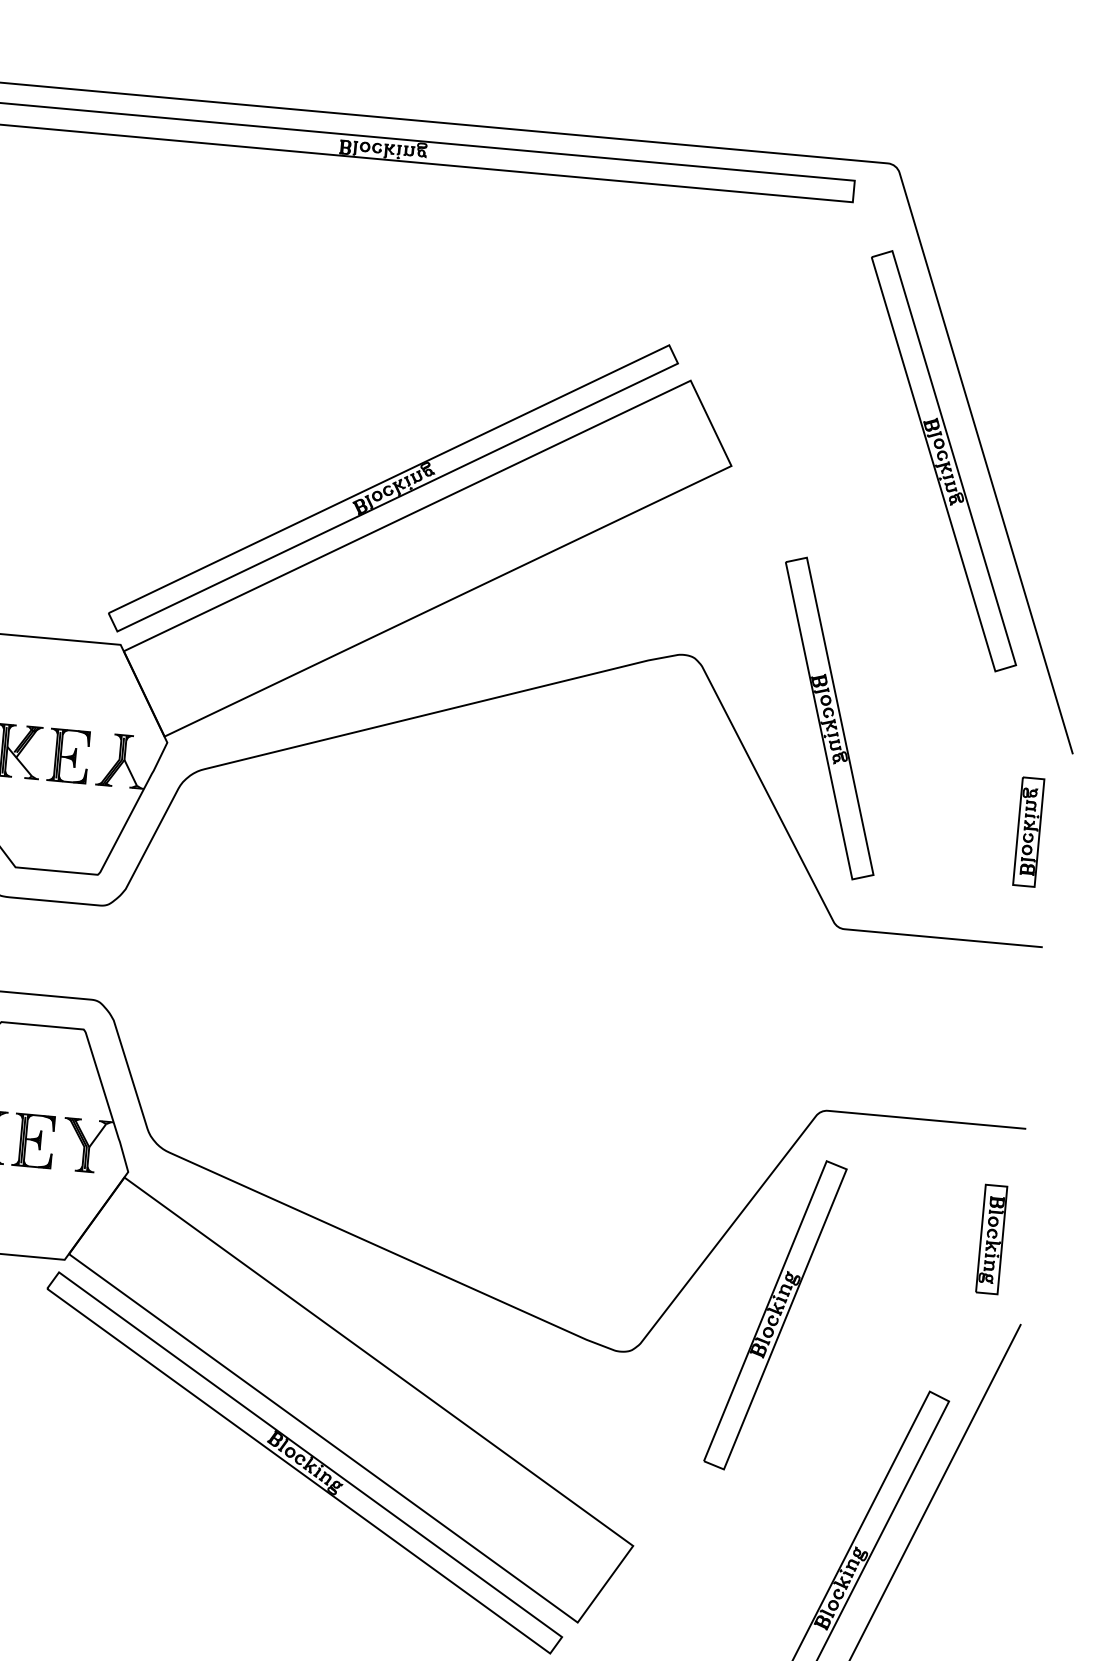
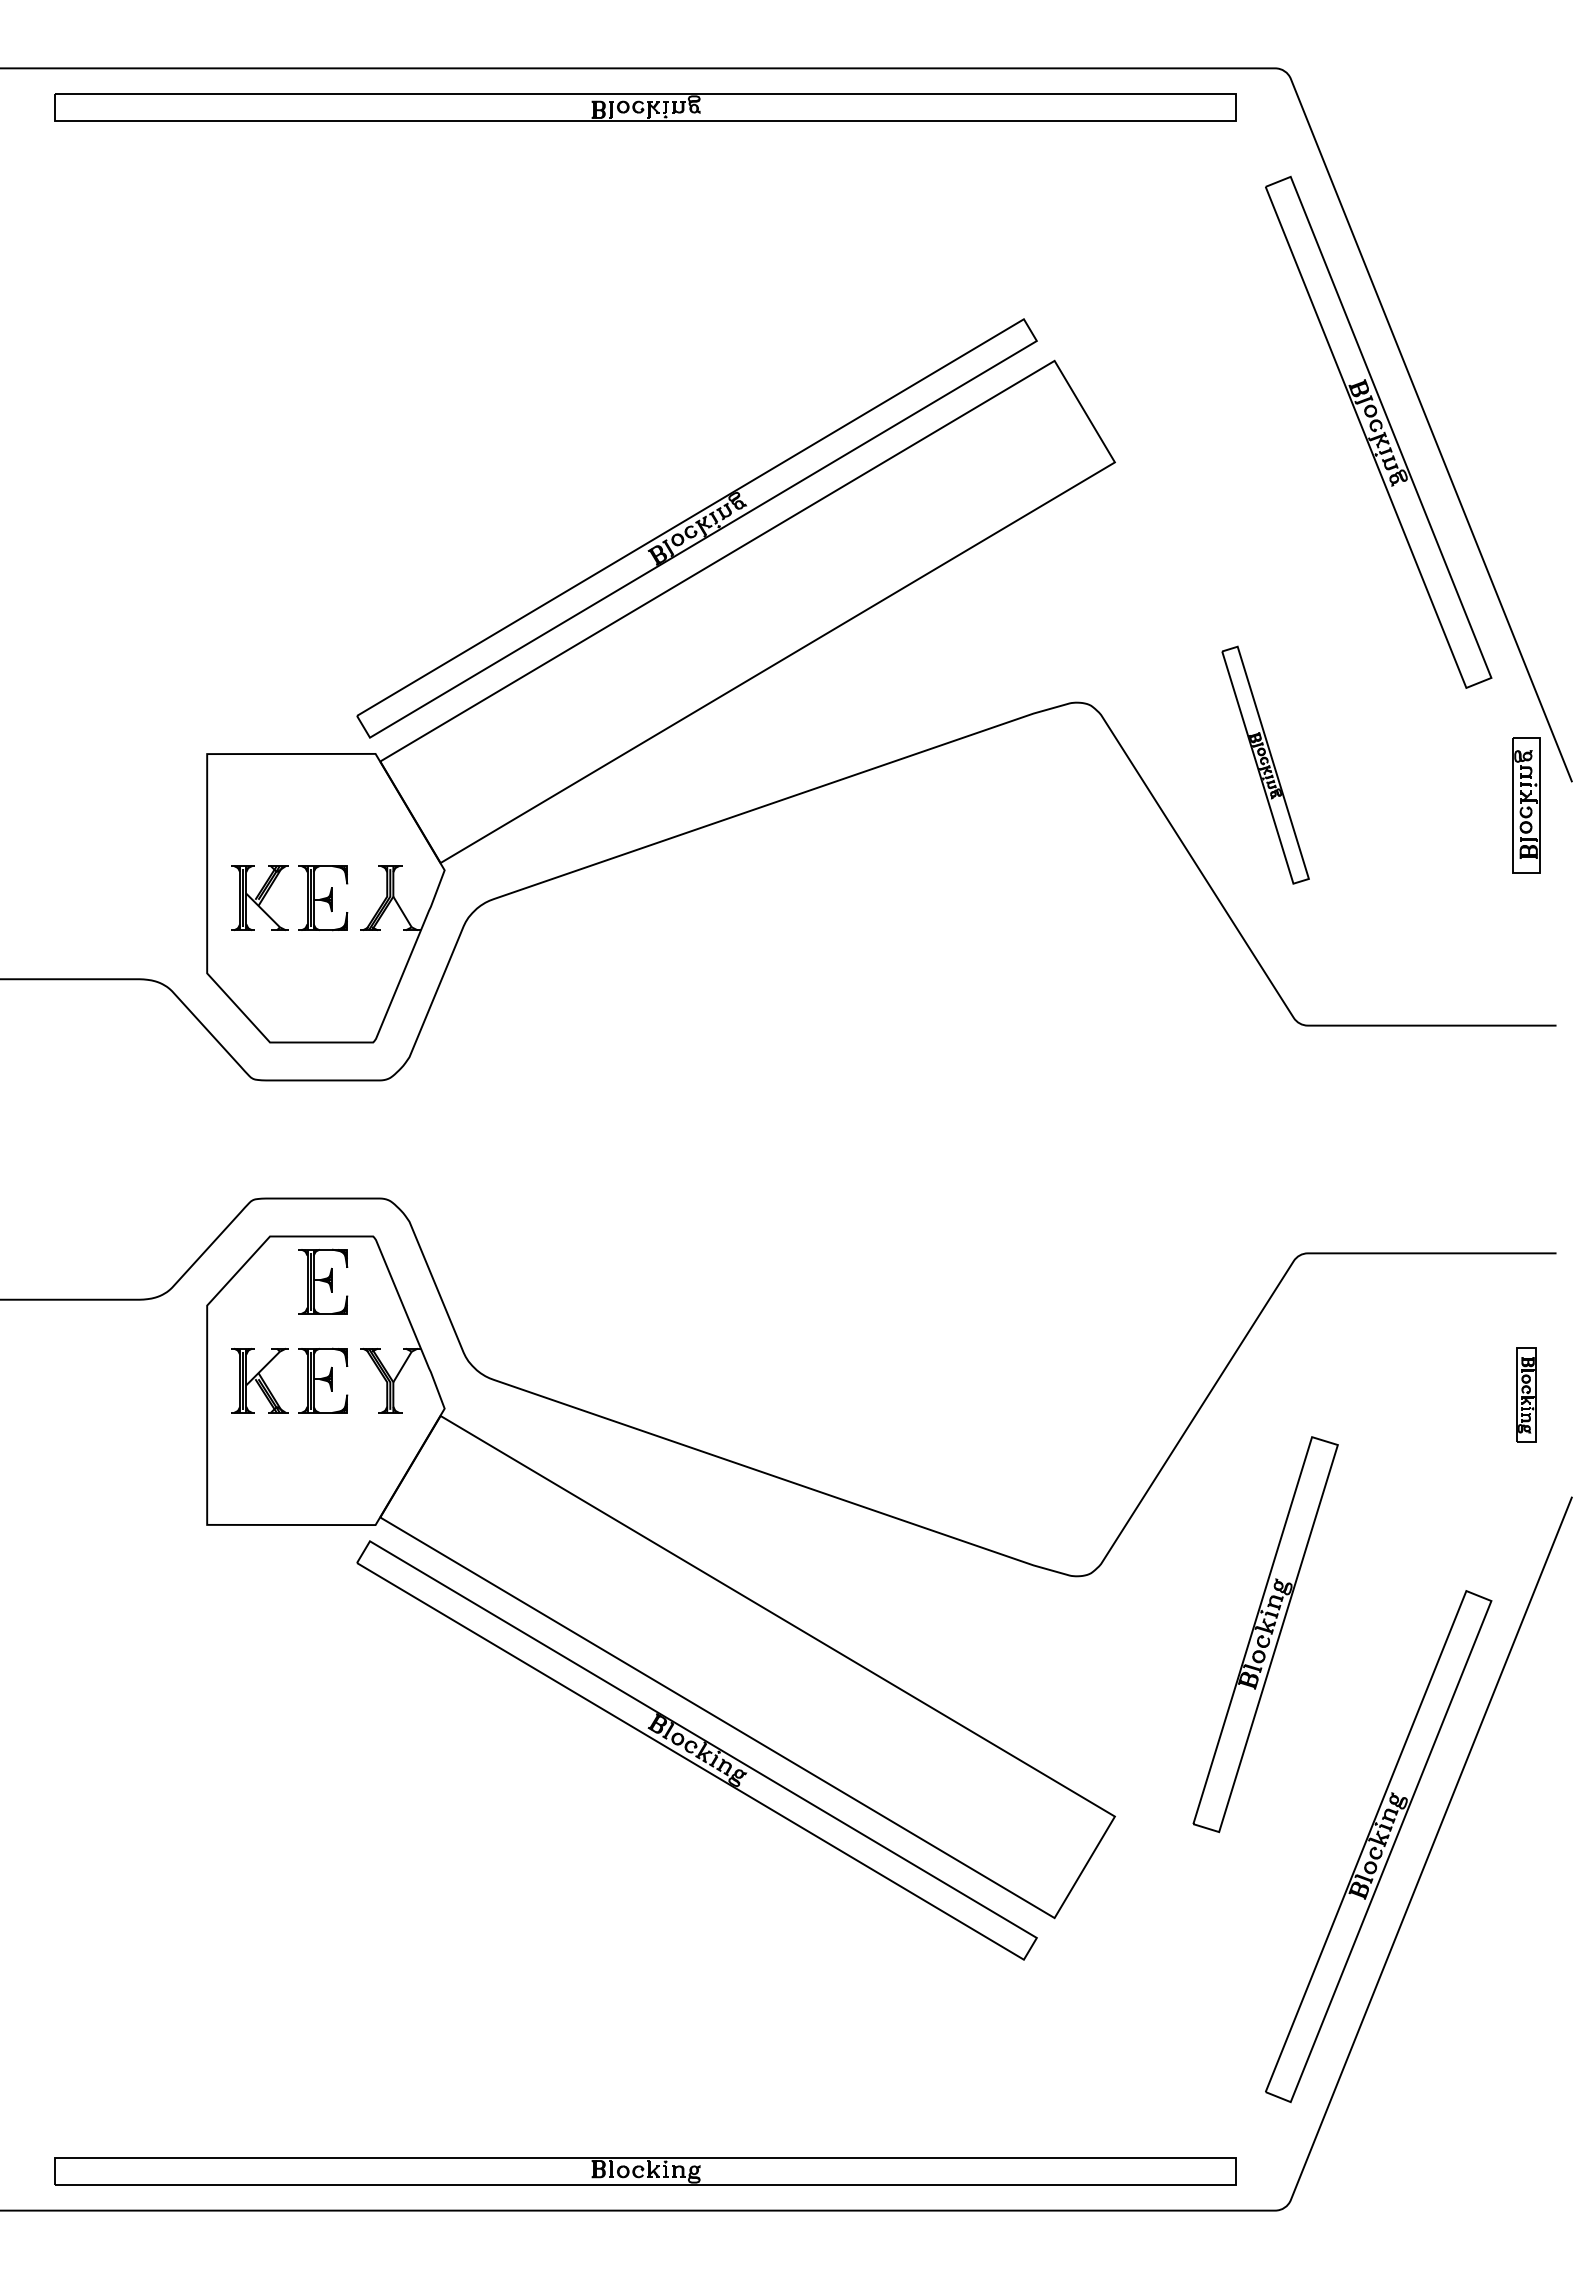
part: (829, 717) -> (1265, 764), size x0.6
part: (1029, 832) -> (1526, 805), moved
part: (40, 1061) -> (323, 1281), added
part: (992, 1239) -> (1526, 1394), size x0.7
part: (775, 1315) -> (1265, 1634), moved

